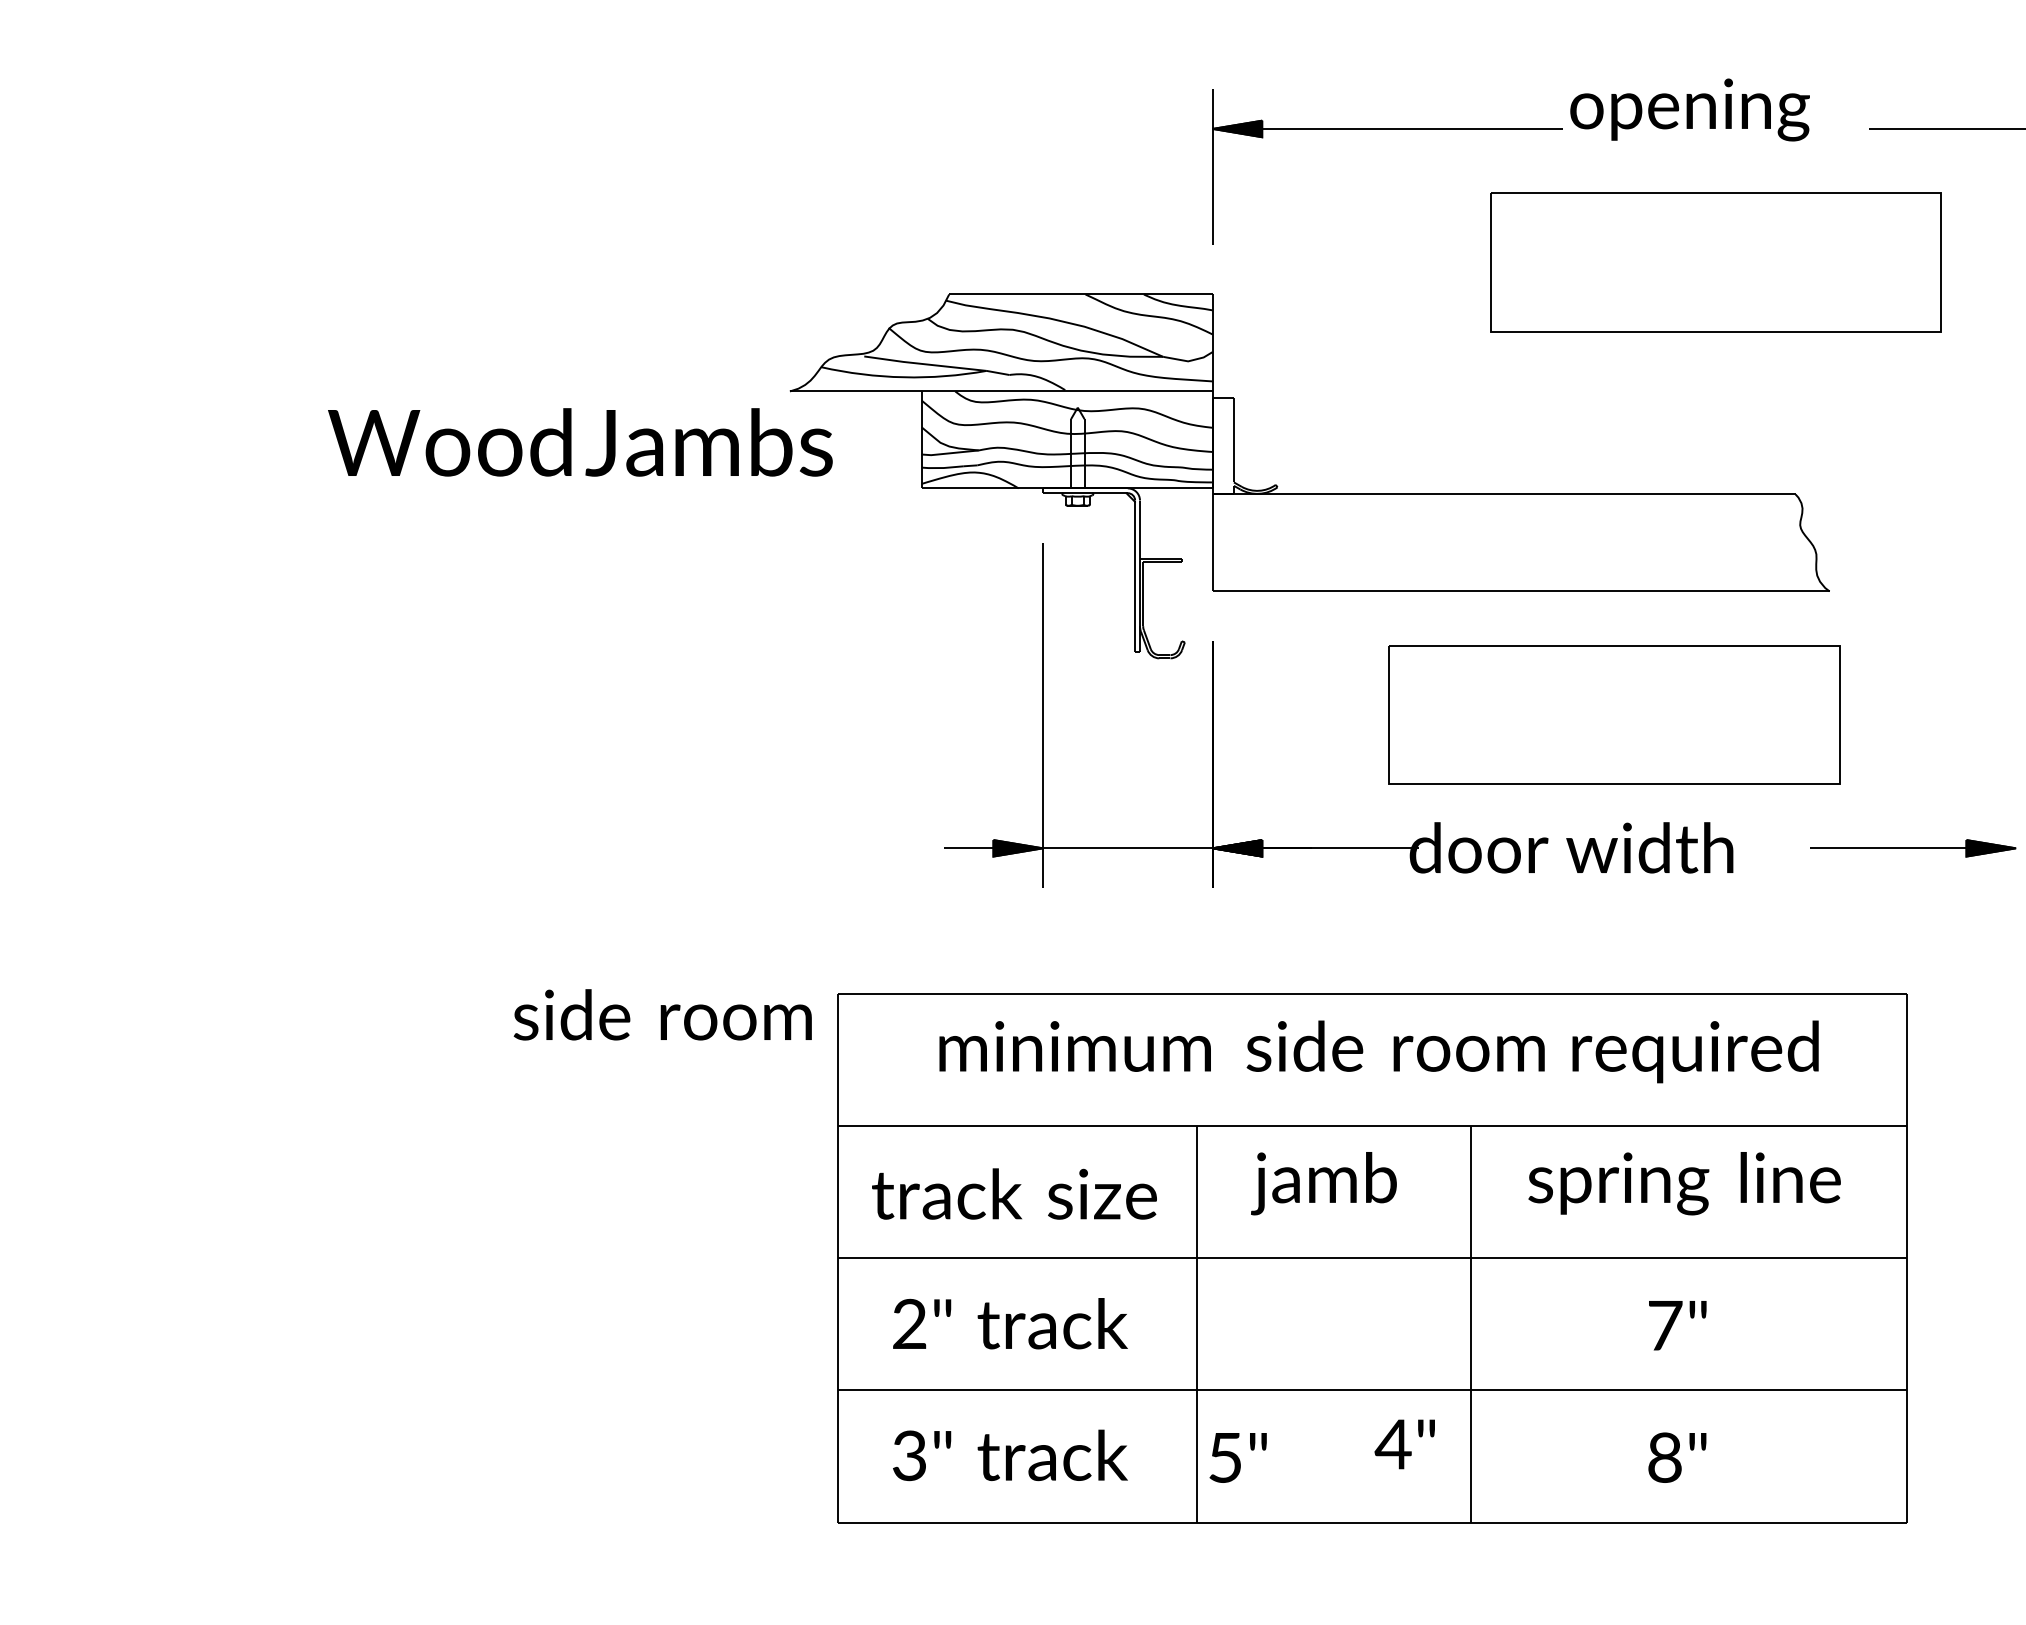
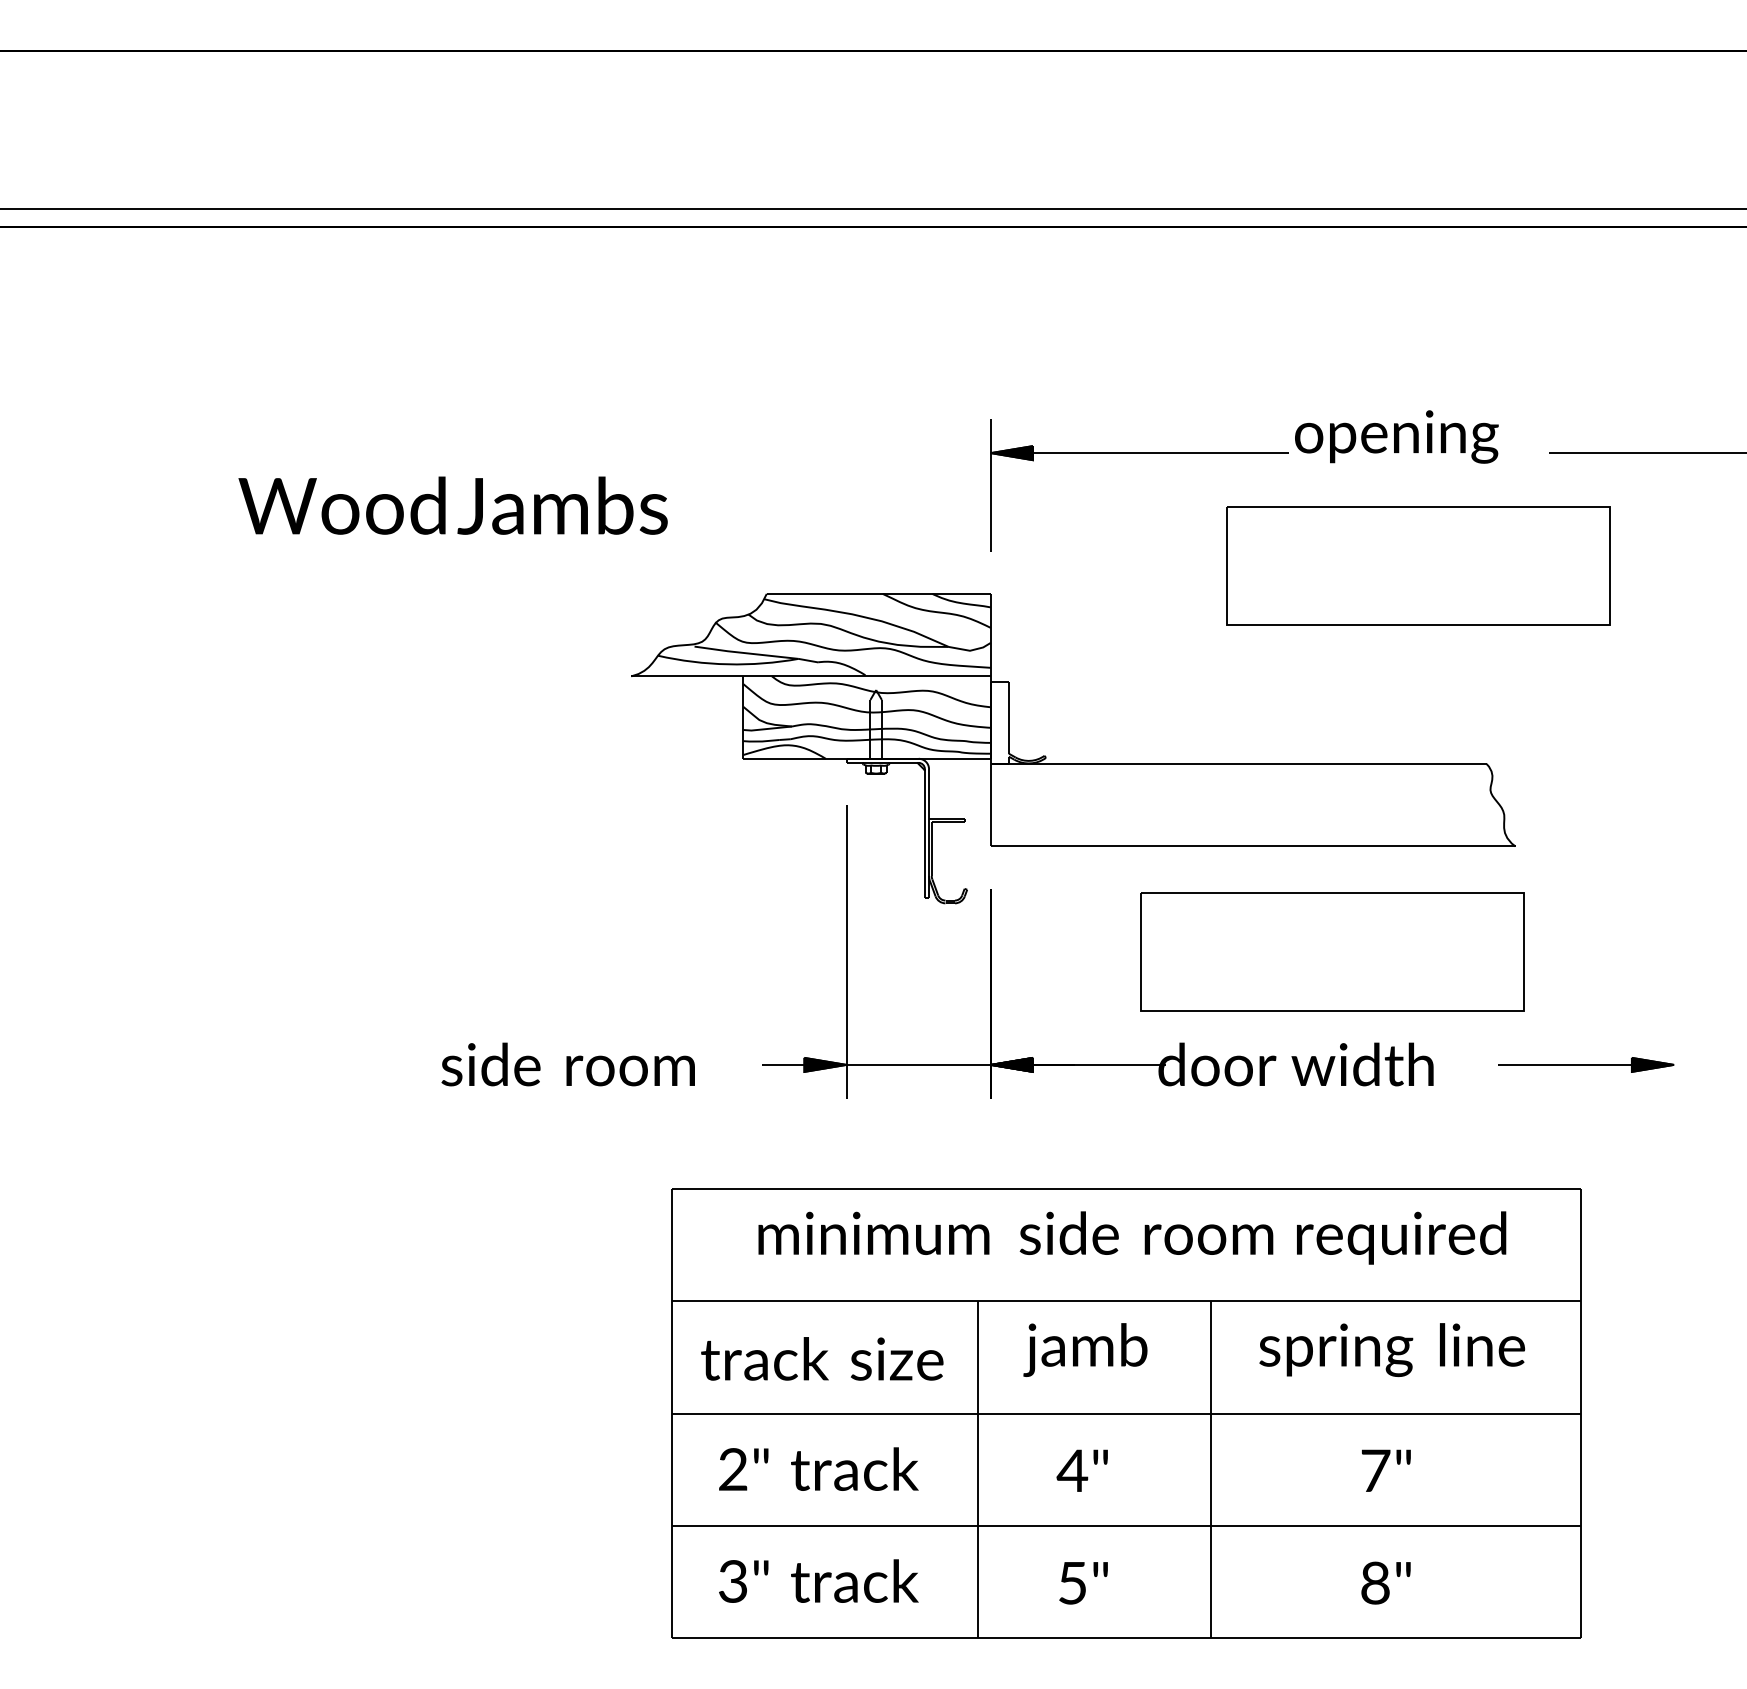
text: (579, 442) -> (452, 505), moved
text: (661, 1014) -> (567, 1064), moved
text: (1403, 1444) -> (1081, 1470), moved
text: (1238, 1458) -> (1083, 1583), moved

